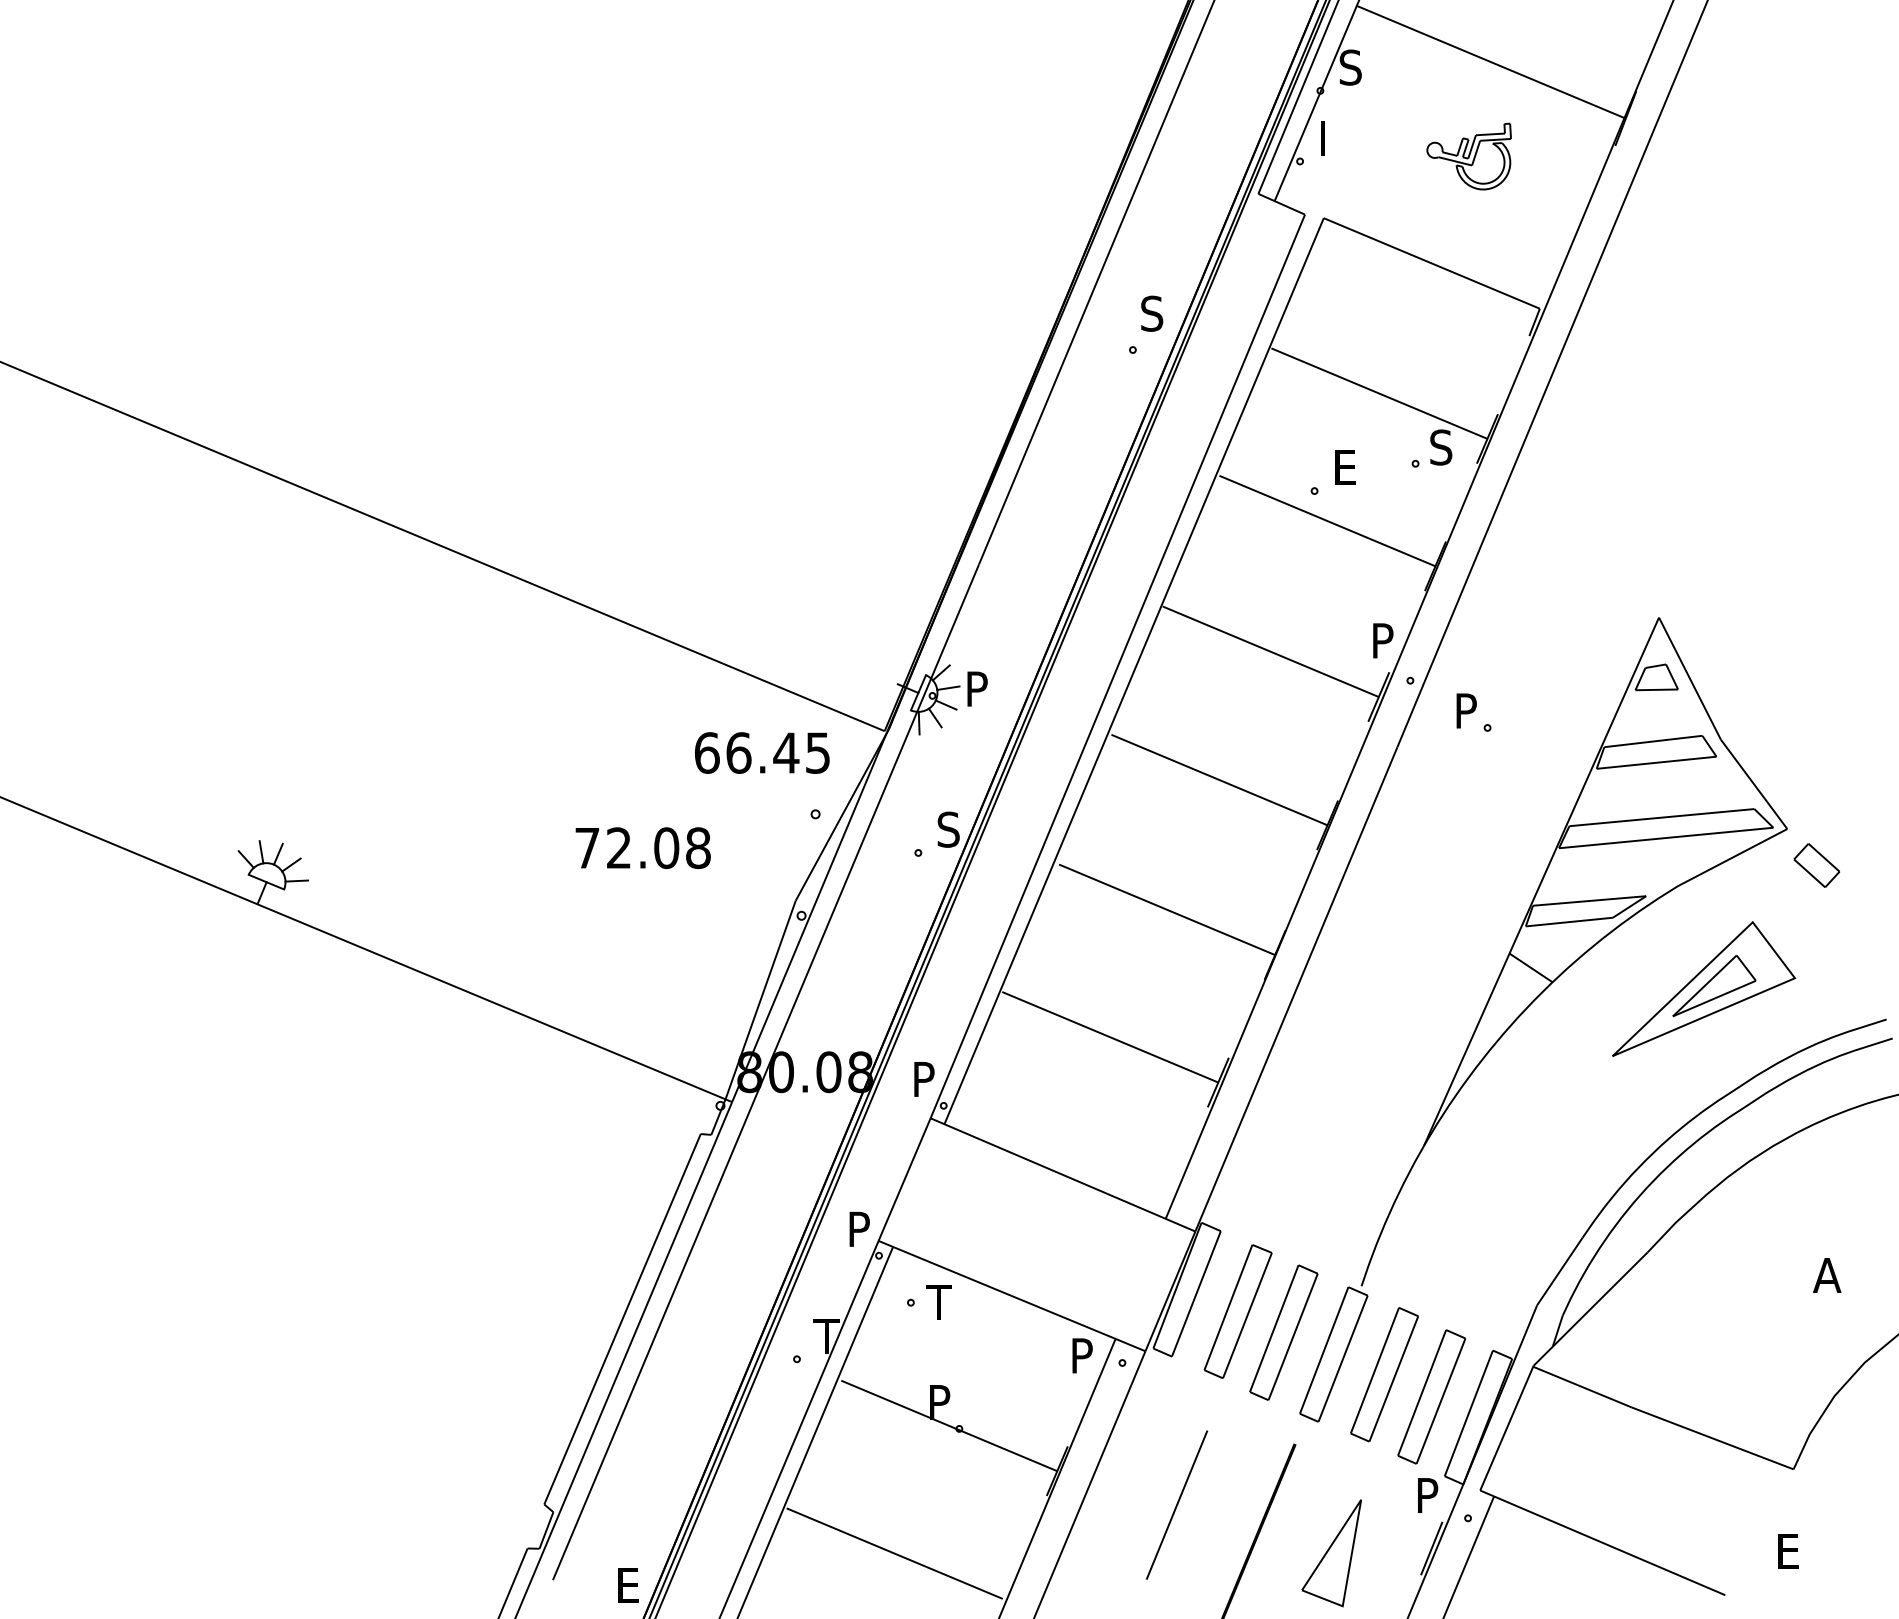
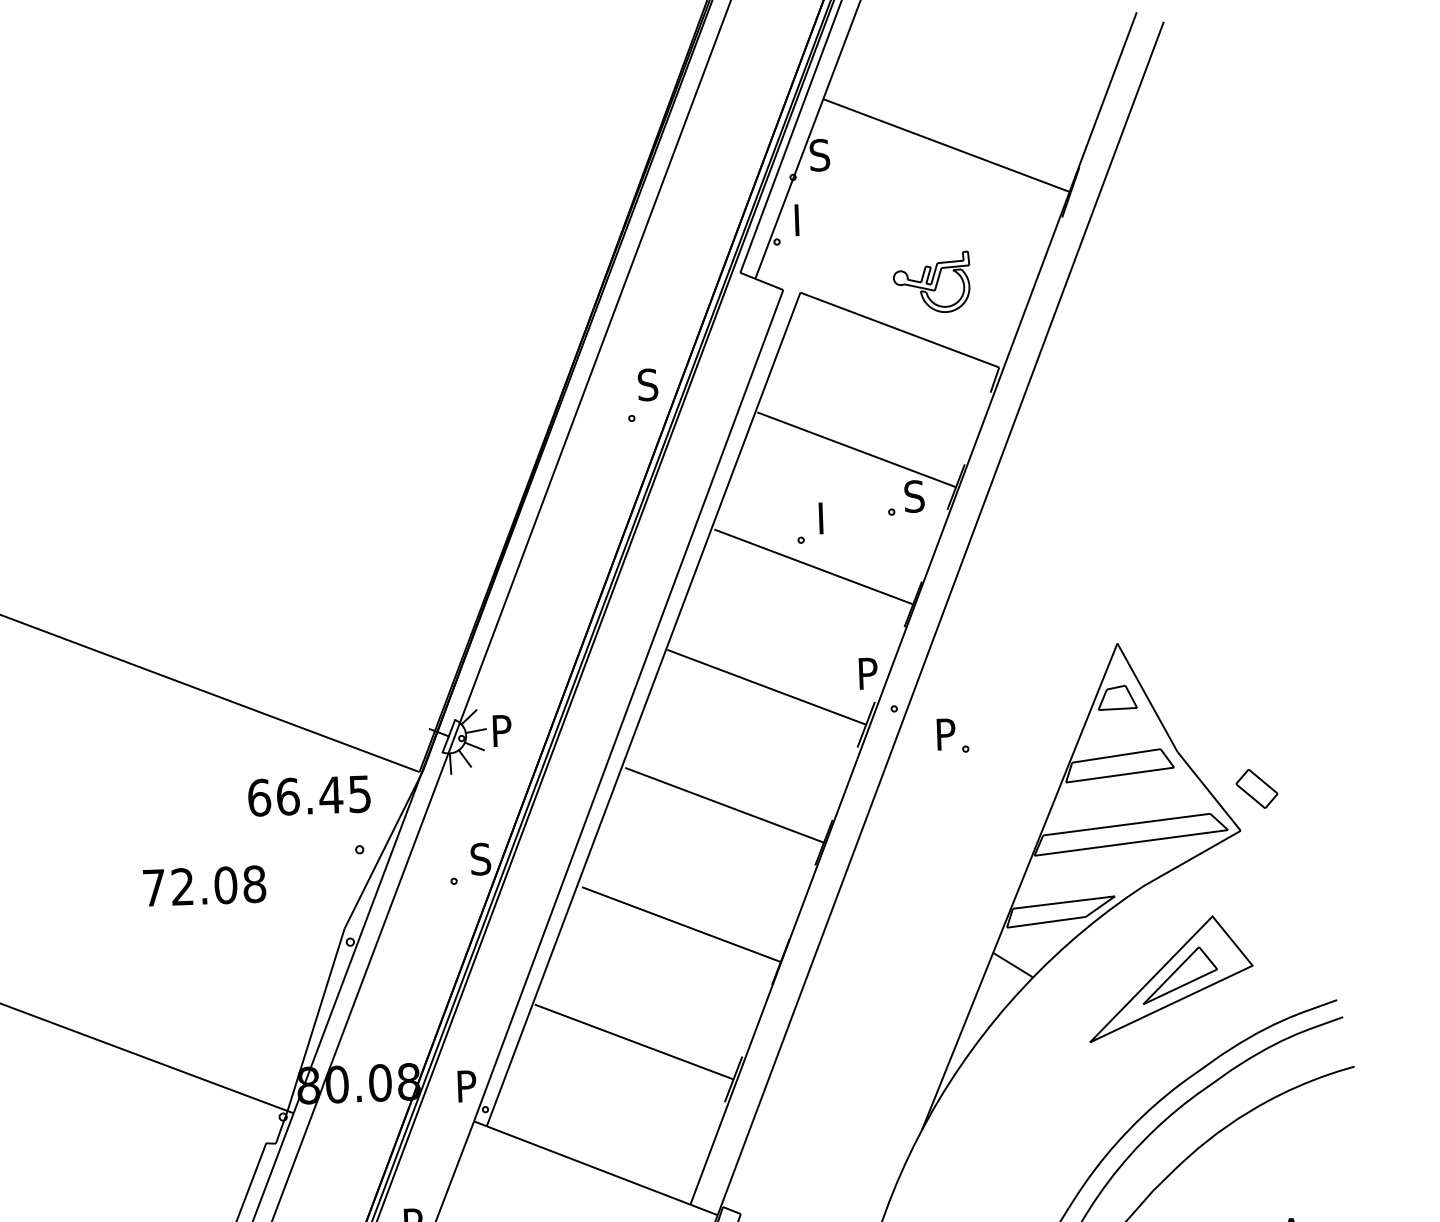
part: (1468, 156) -> (931, 282), moved
text: (1347, 467) -> (830, 517), E -> I
part: (1816, 865) -> (1256, 788), moved

